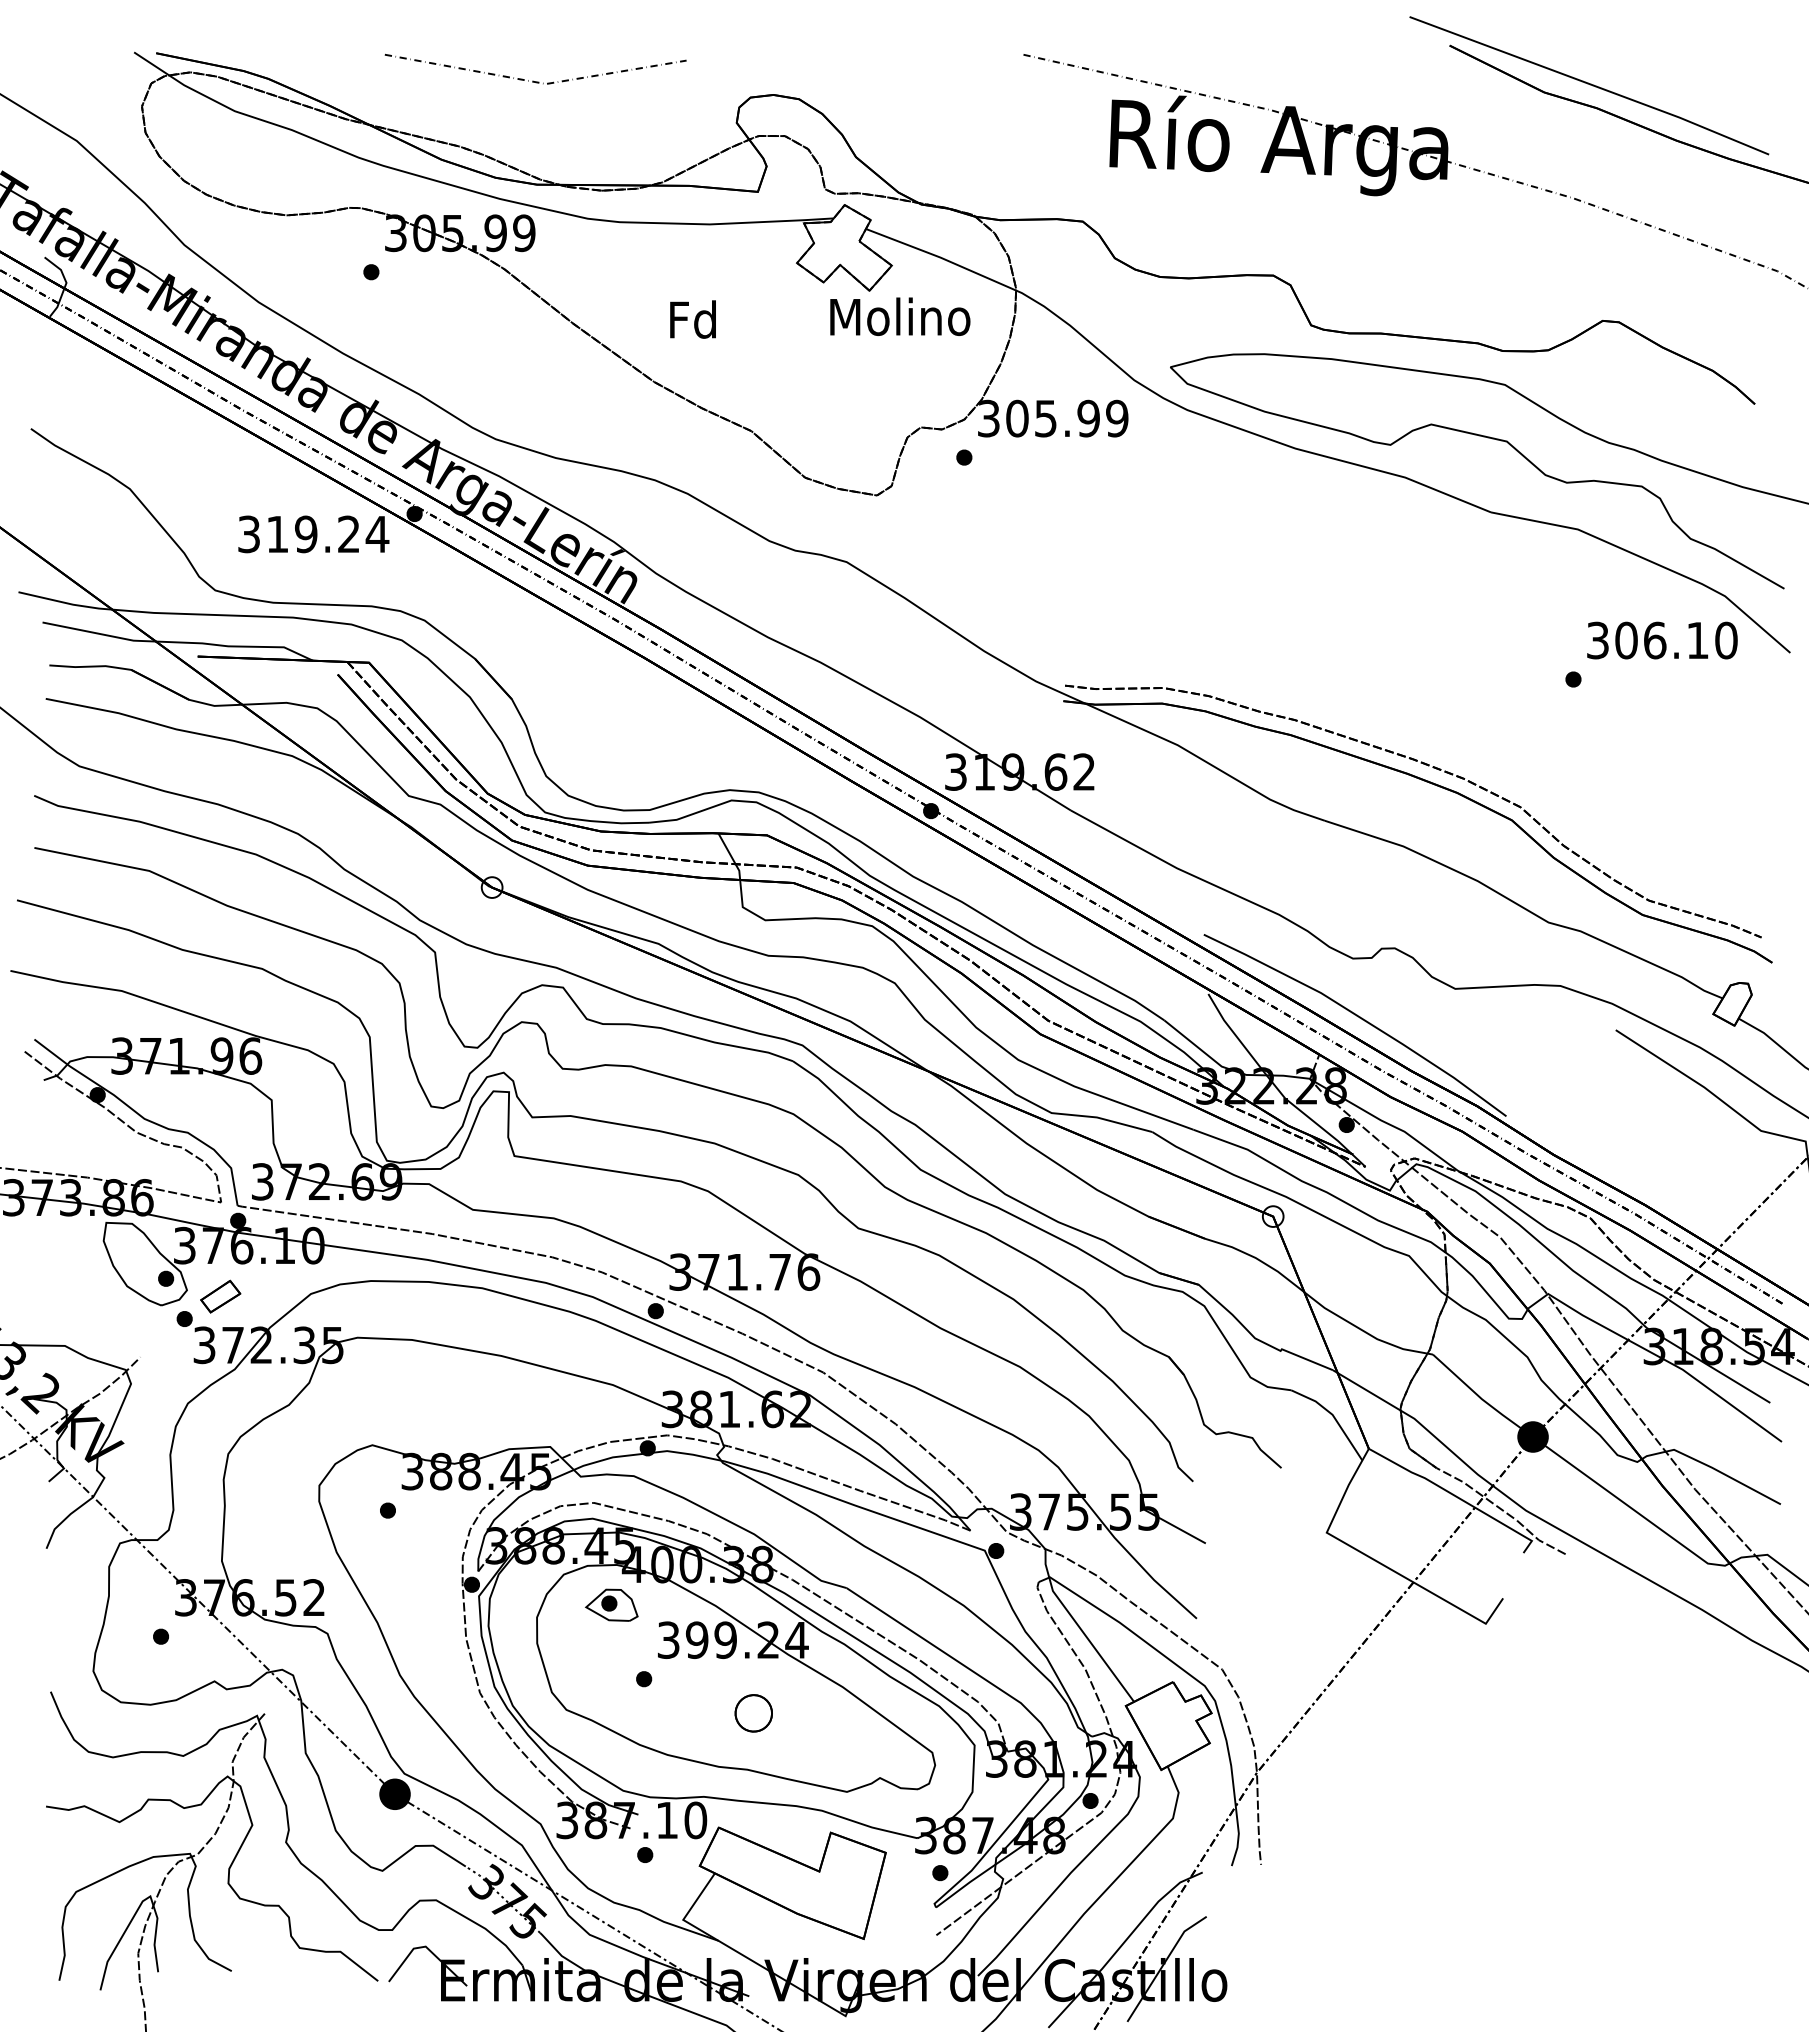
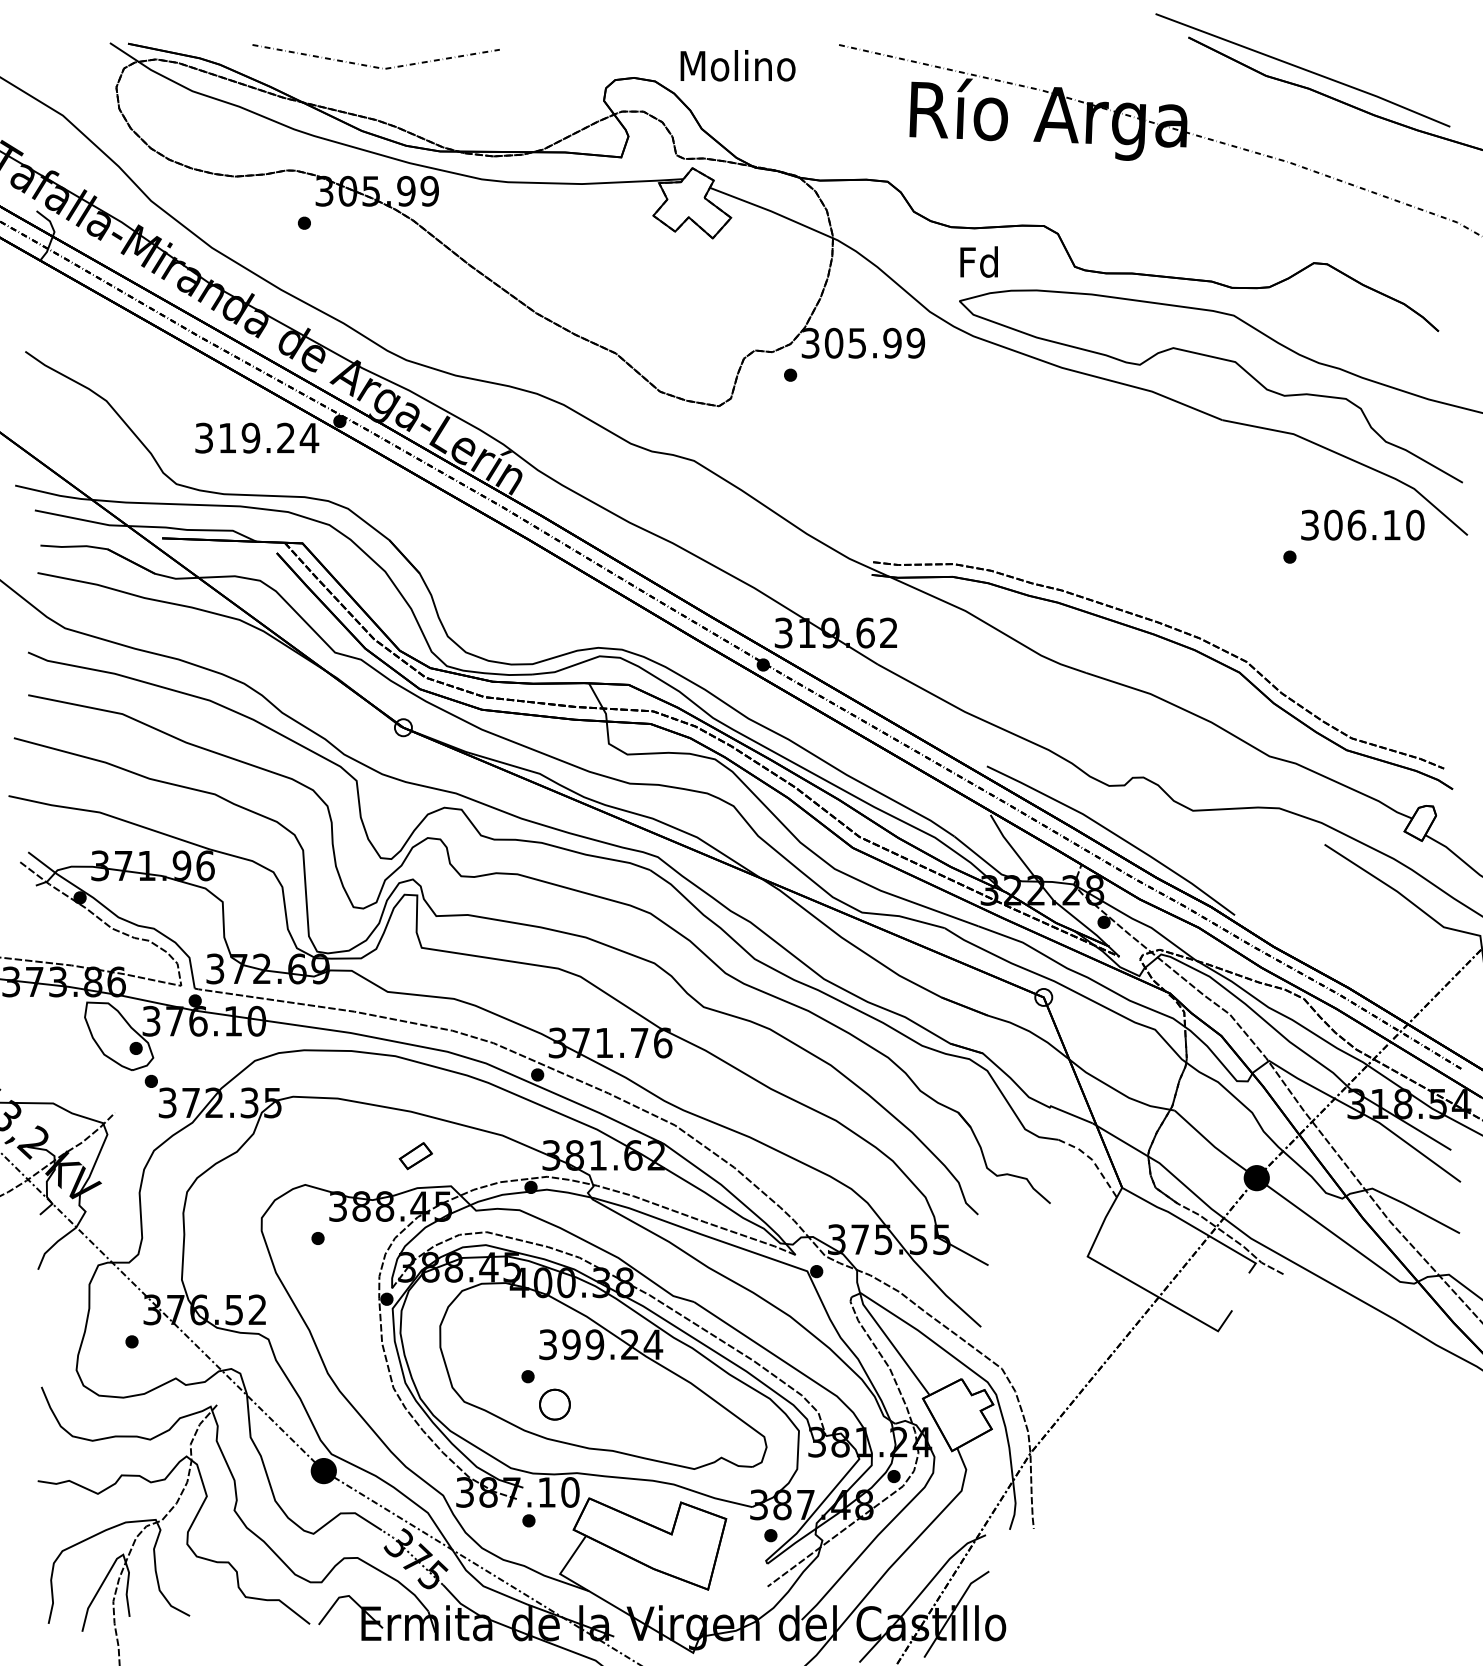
line: (534, 81) -> (375, 66), moved
text: (899, 316) -> (737, 65), moved
text: (692, 318) -> (978, 261), moved
part: (220, 1297) -> (415, 1156), moved
line: (1333, 1416) -> (1093, 1161), solid -> dashed
part: (611, 1604) -> (501, 1315), removed
part: (753, 1713) -> (554, 1404), moved

